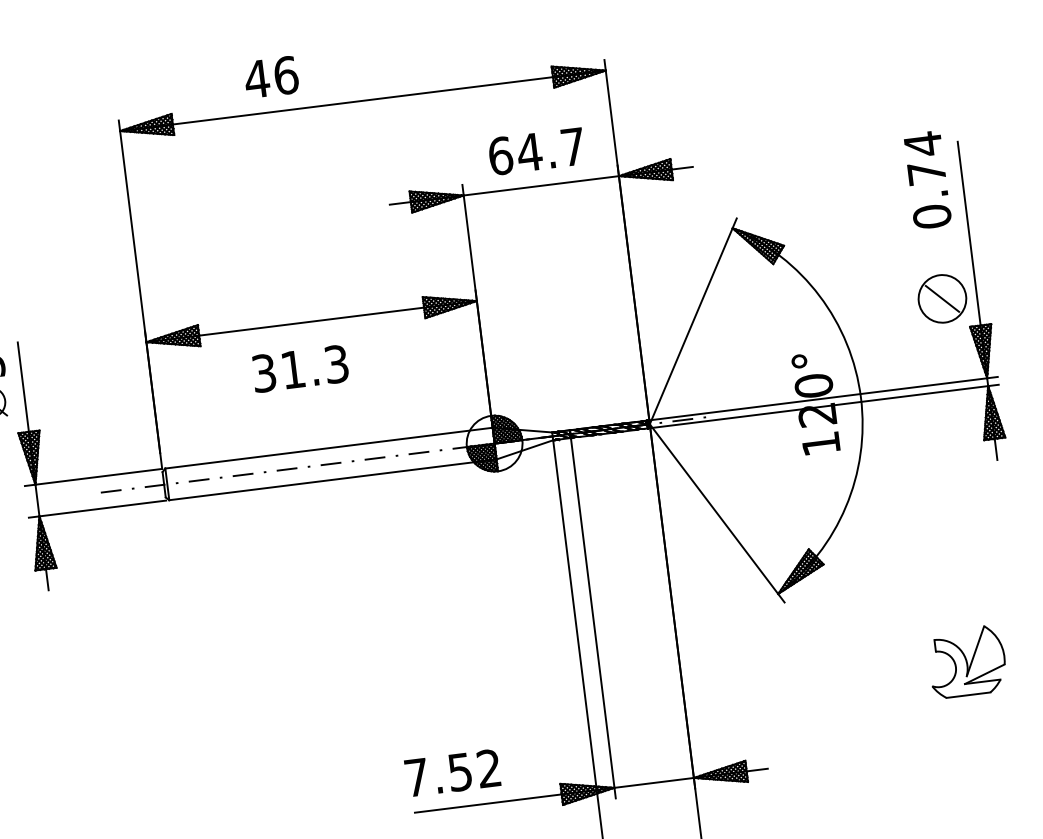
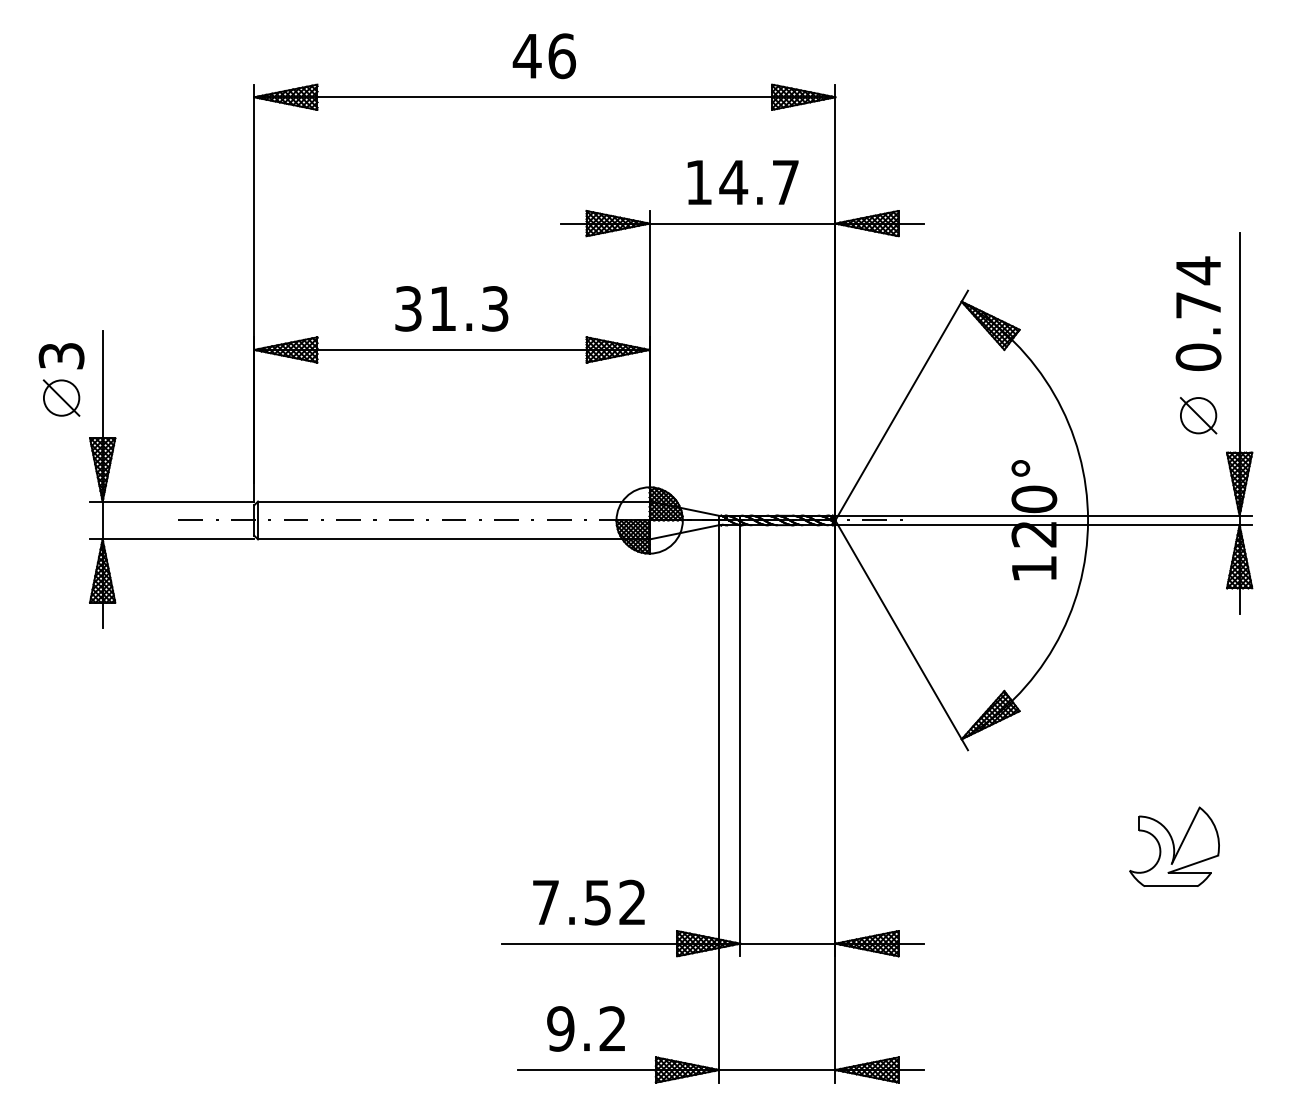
text: (270, 77) -> (543, 56), moved
text: (501, 155) -> (699, 182), 64.7 -> 14.7
text: (927, 180) -> (1198, 313), moved
circle: (942, 298) -> (1198, 415), size x0.62
text: (300, 368) -> (451, 308), moved
text: (452, 773) -> (588, 902), moved

